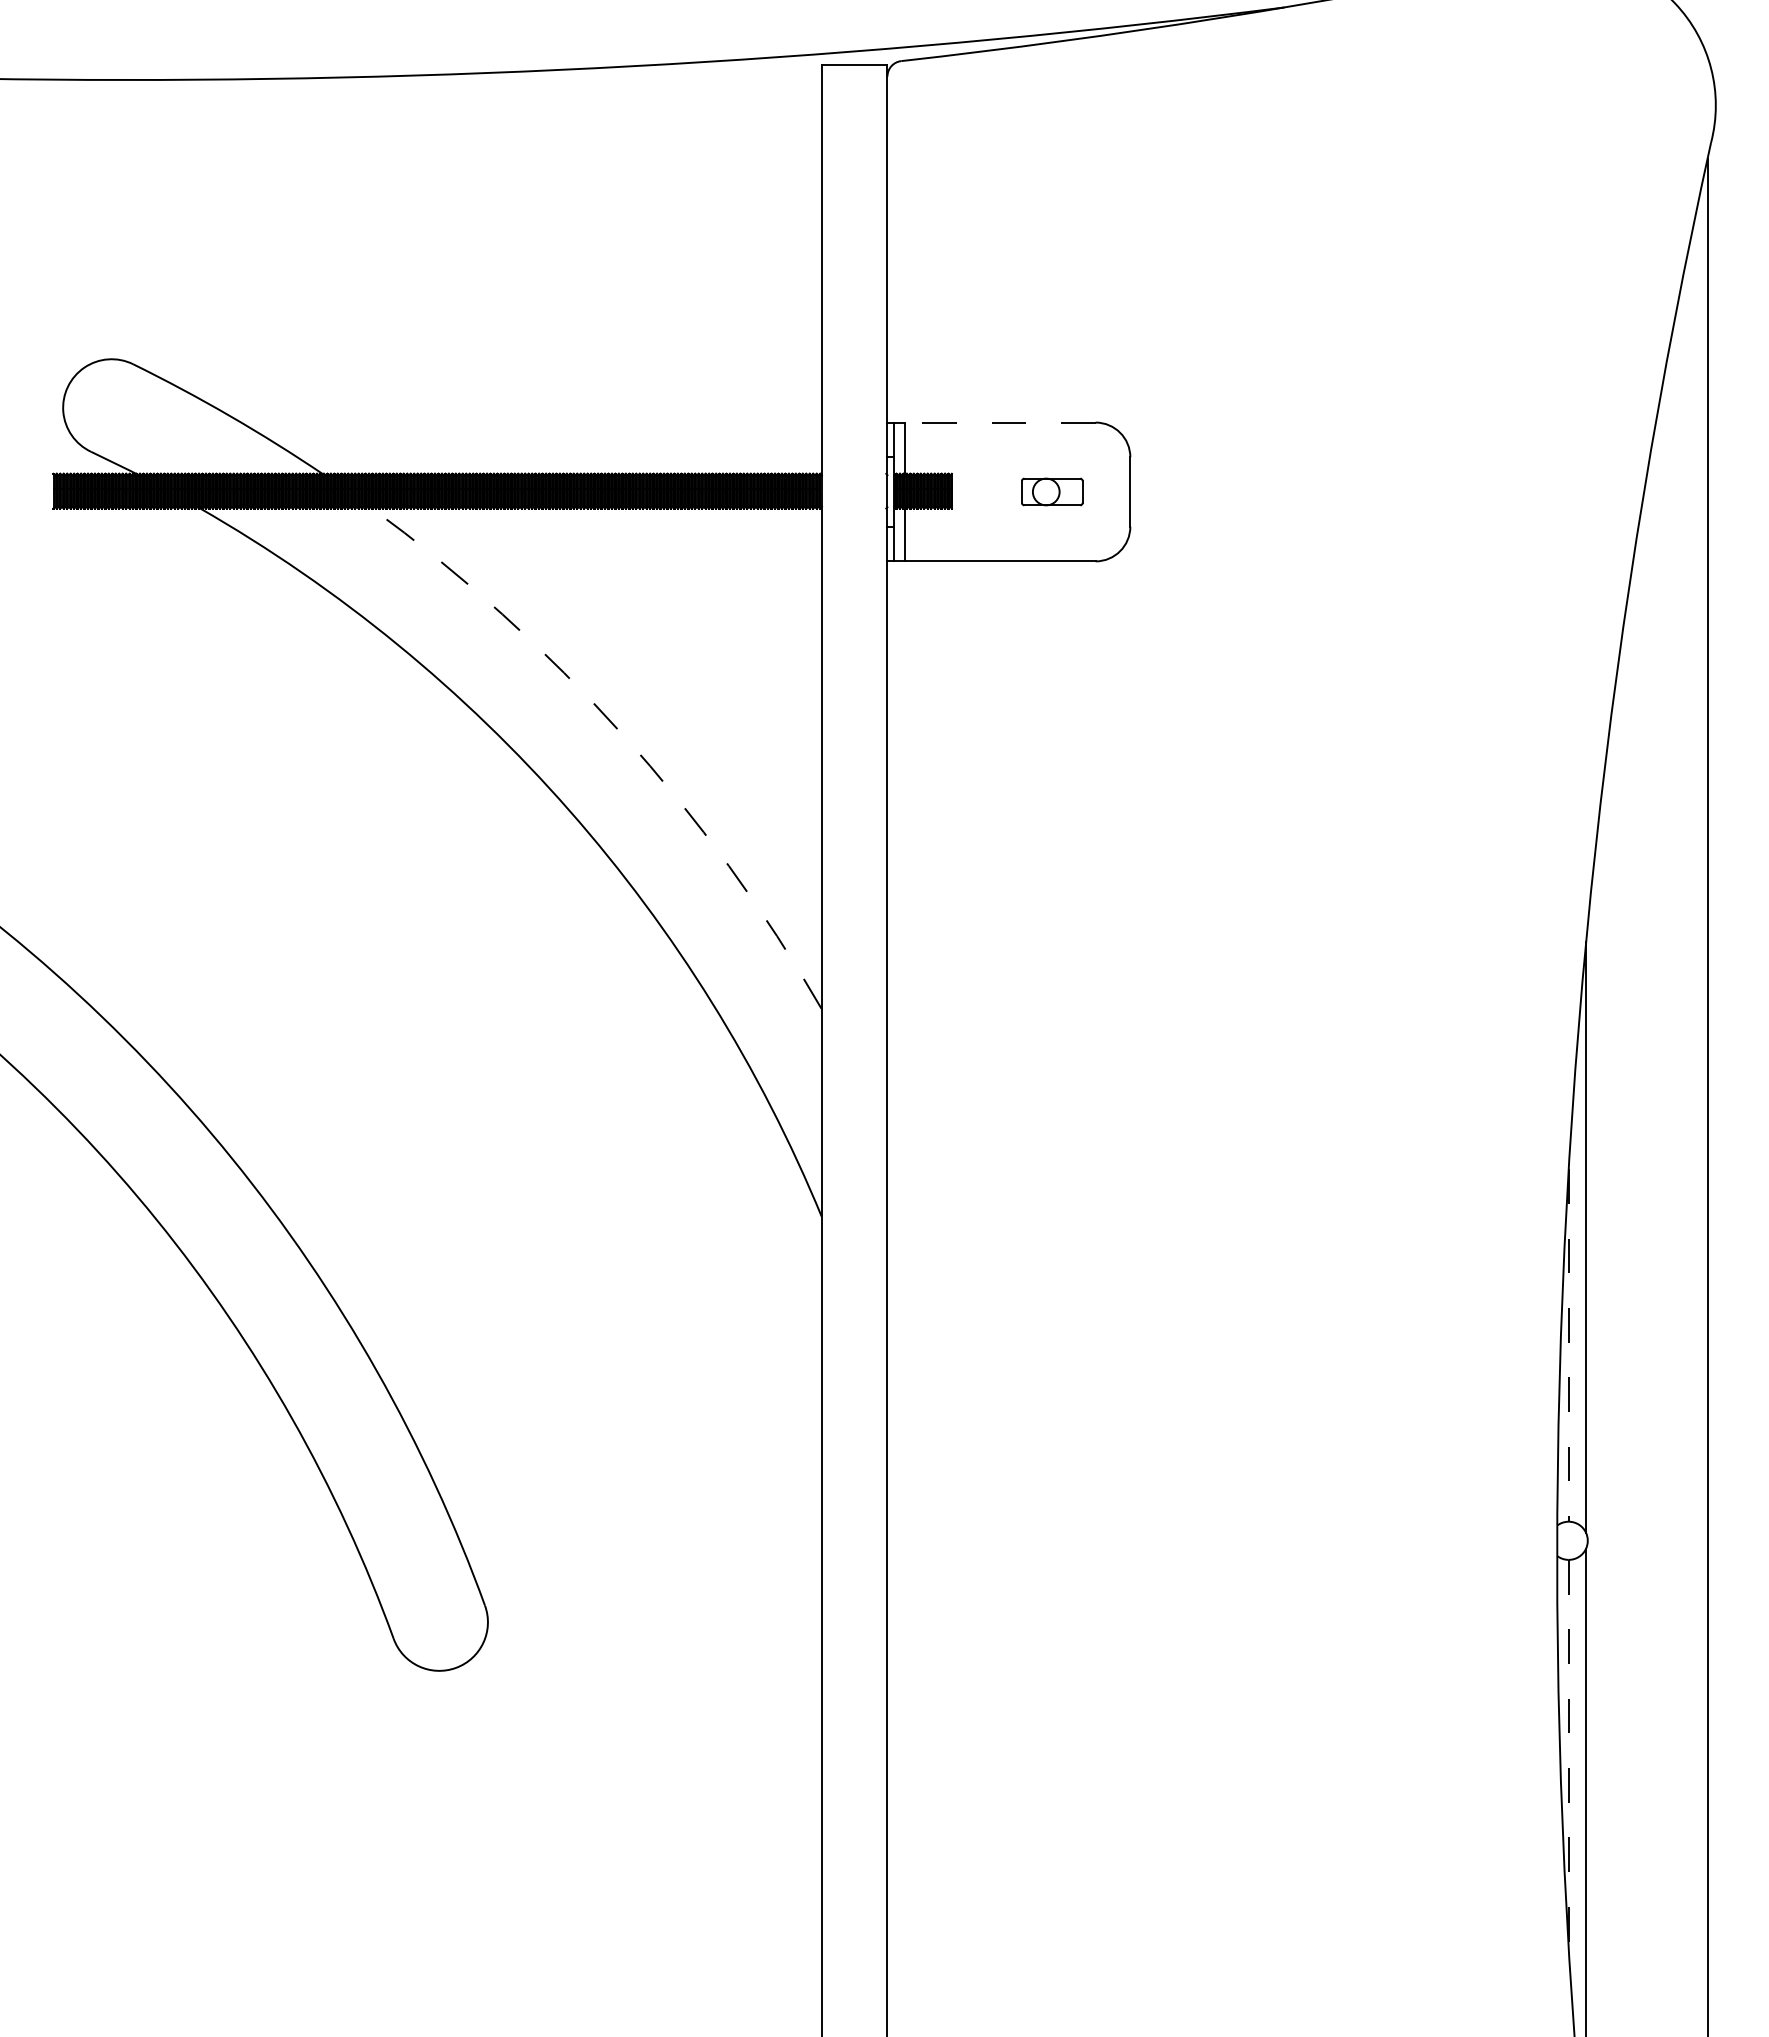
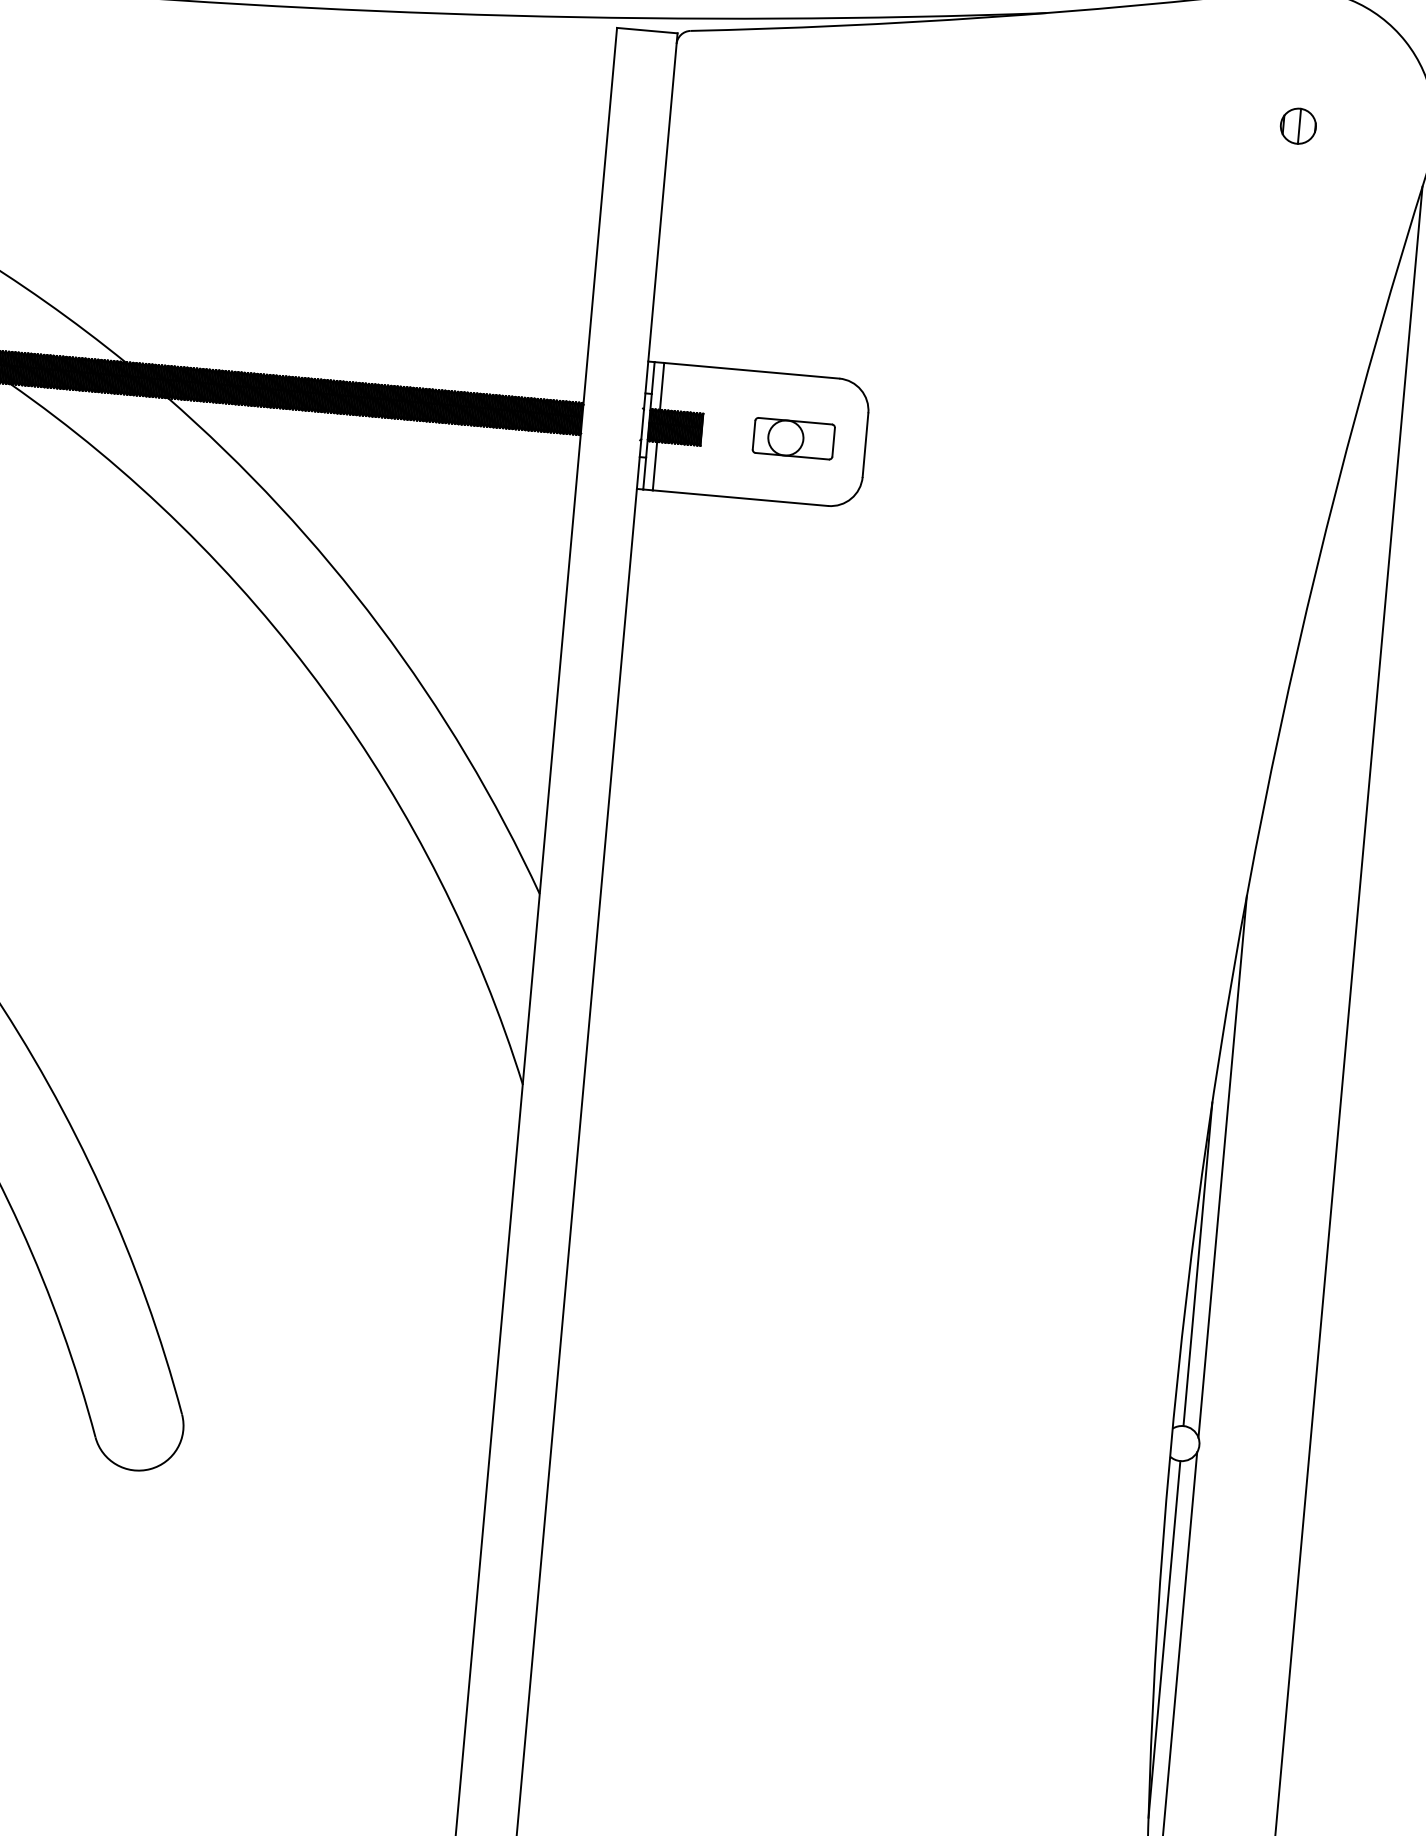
part: (1567, 105) -> (1298, 126), added
line: (999, 422) -> (751, 370), dashed -> solid
part: (1052, 491) -> (794, 438), size x1.43
arc: (622, 734) -> (379, 626), dashed -> solid
line: (1568, 1345) -> (1197, 1264), dashed -> solid
line: (1568, 1754) -> (1164, 1639), dashed -> solid

